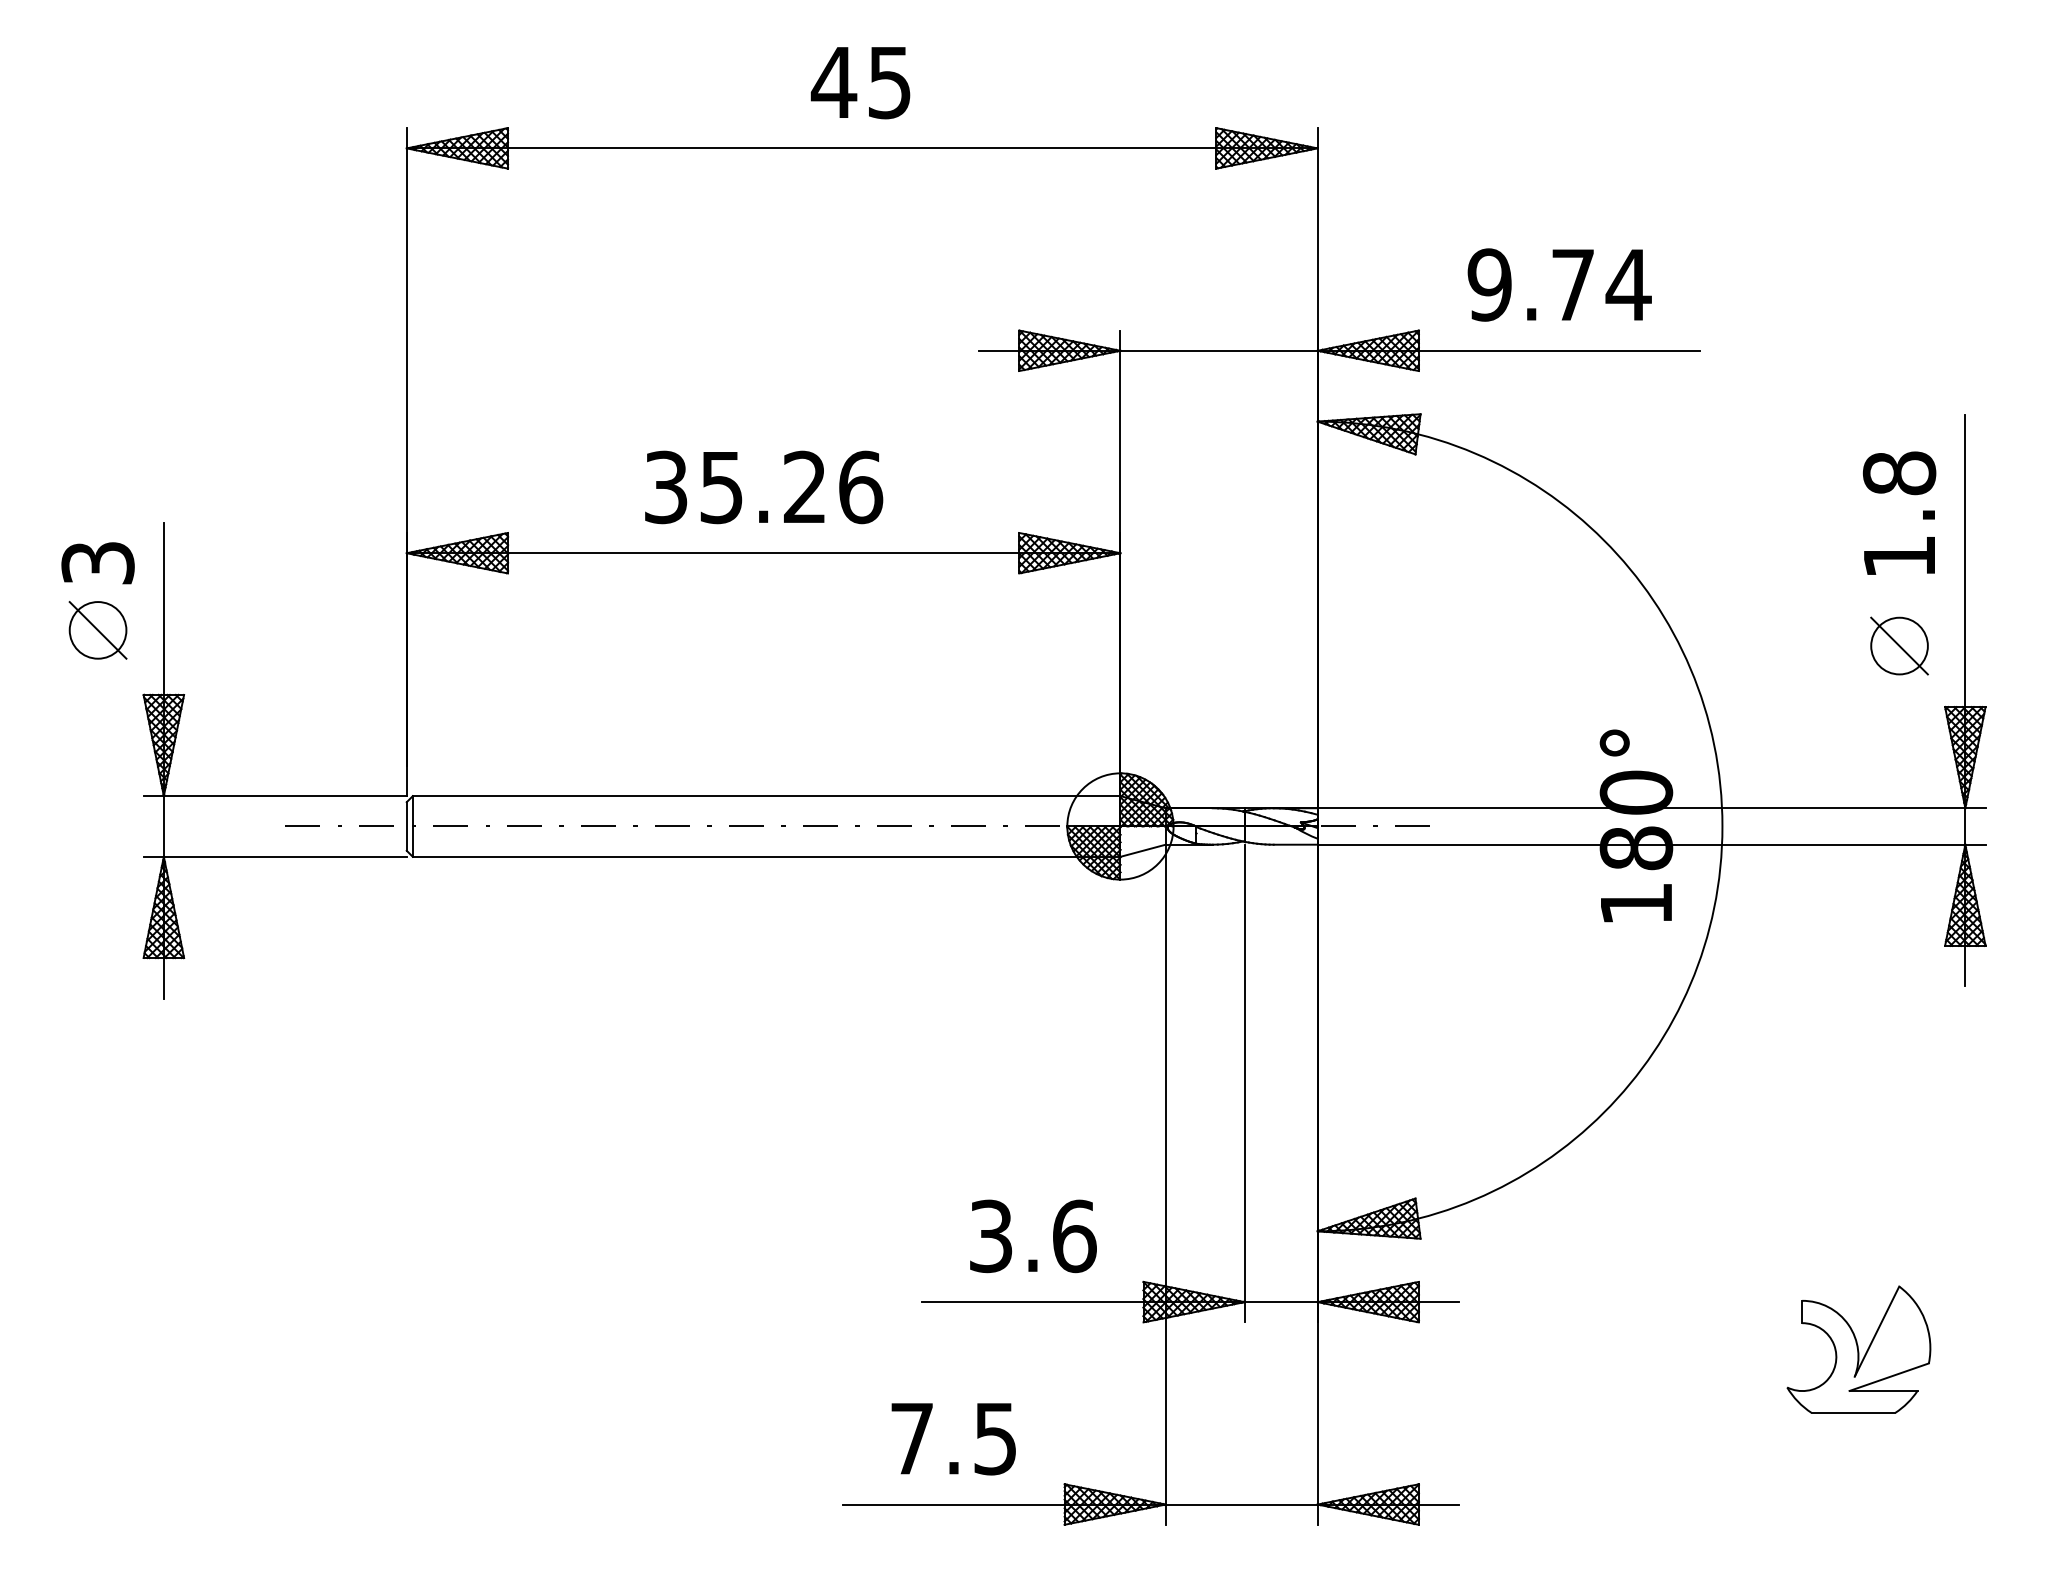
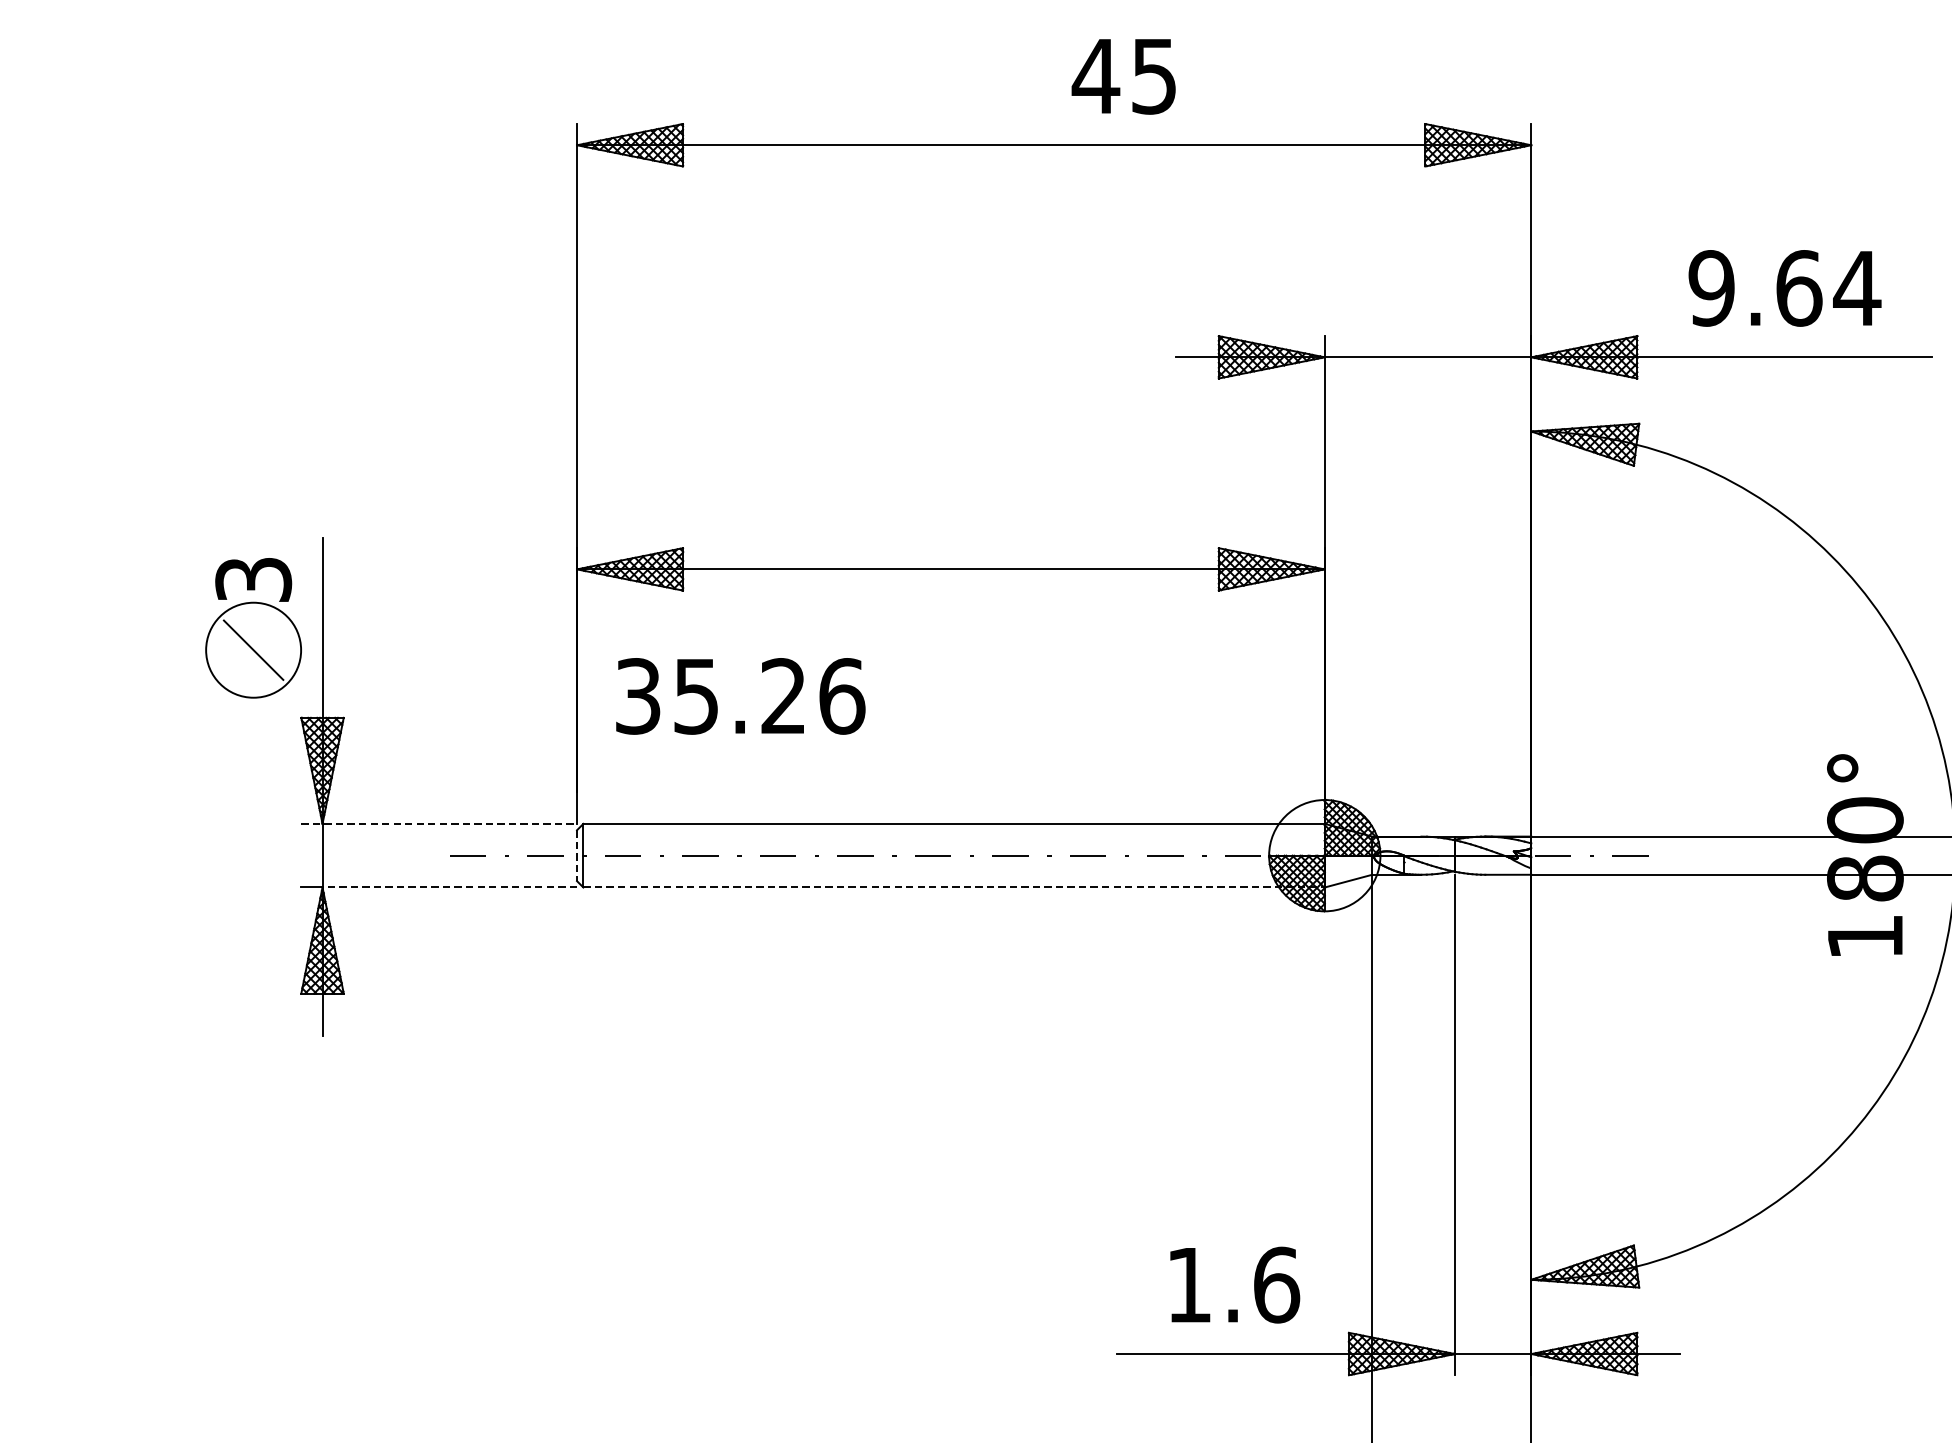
text: (860, 83) -> (1123, 77), moved
text: (1573, 284) -> (1799, 287), 9.74 -> 9.64
text: (764, 487) -> (741, 696), moved
circle: (97, 630) -> (253, 650), size x1.6
line: (275, 796) -> (439, 824), solid -> dashed
line: (406, 826) -> (576, 855), solid -> dashed
line: (284, 856) -> (448, 887), solid -> dashed
line: (766, 856) -> (953, 887), solid -> dashed
text: (991, 1236) -> (1189, 1285), 3.6 -> 1.6

